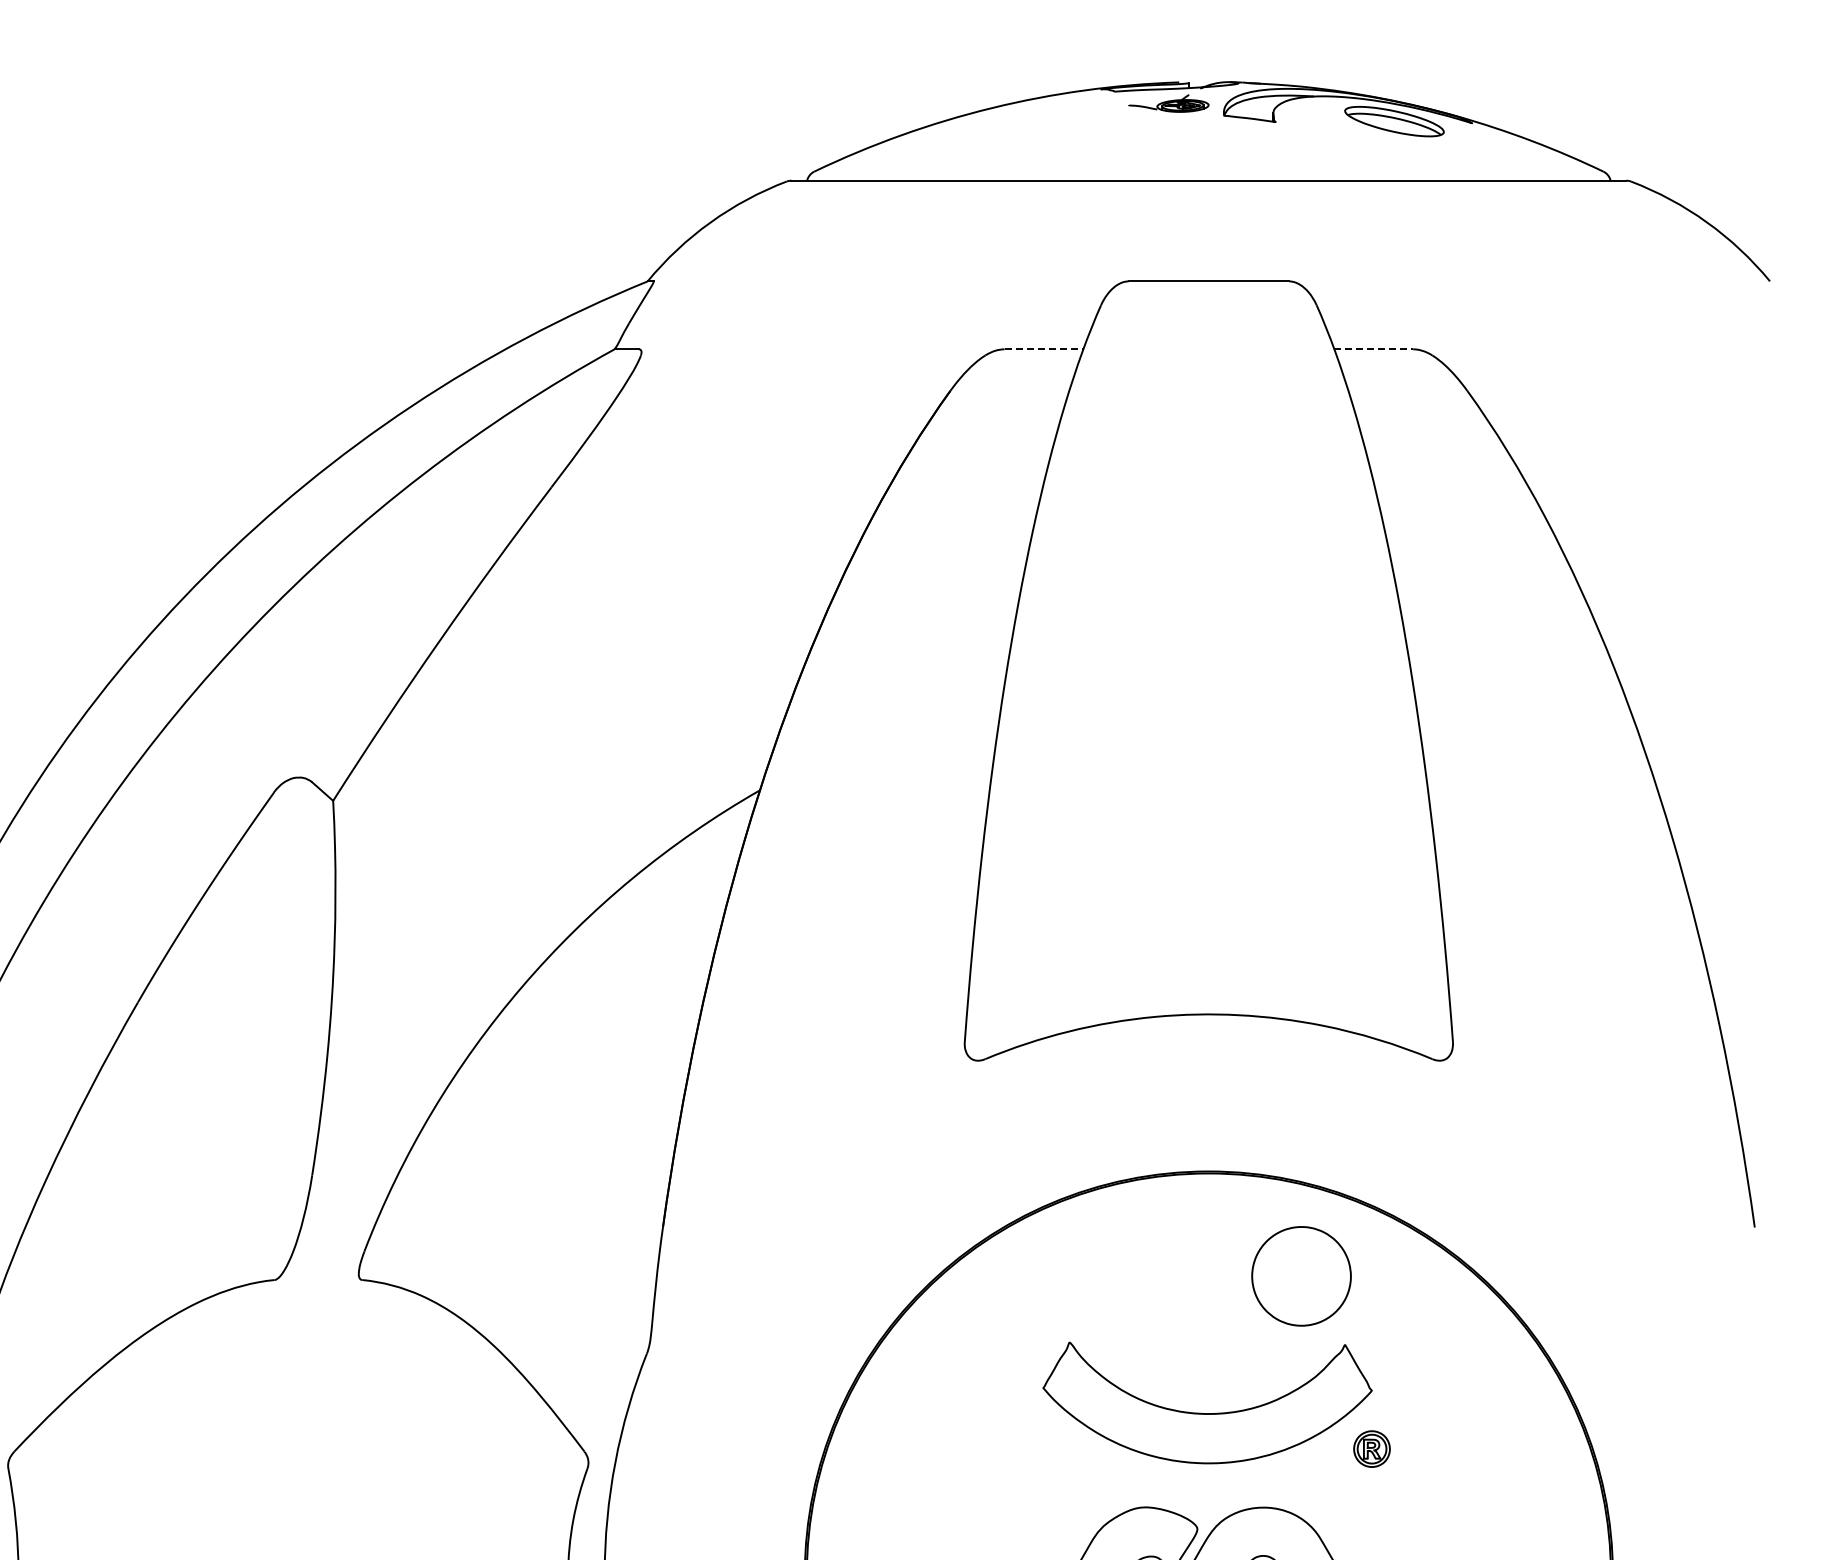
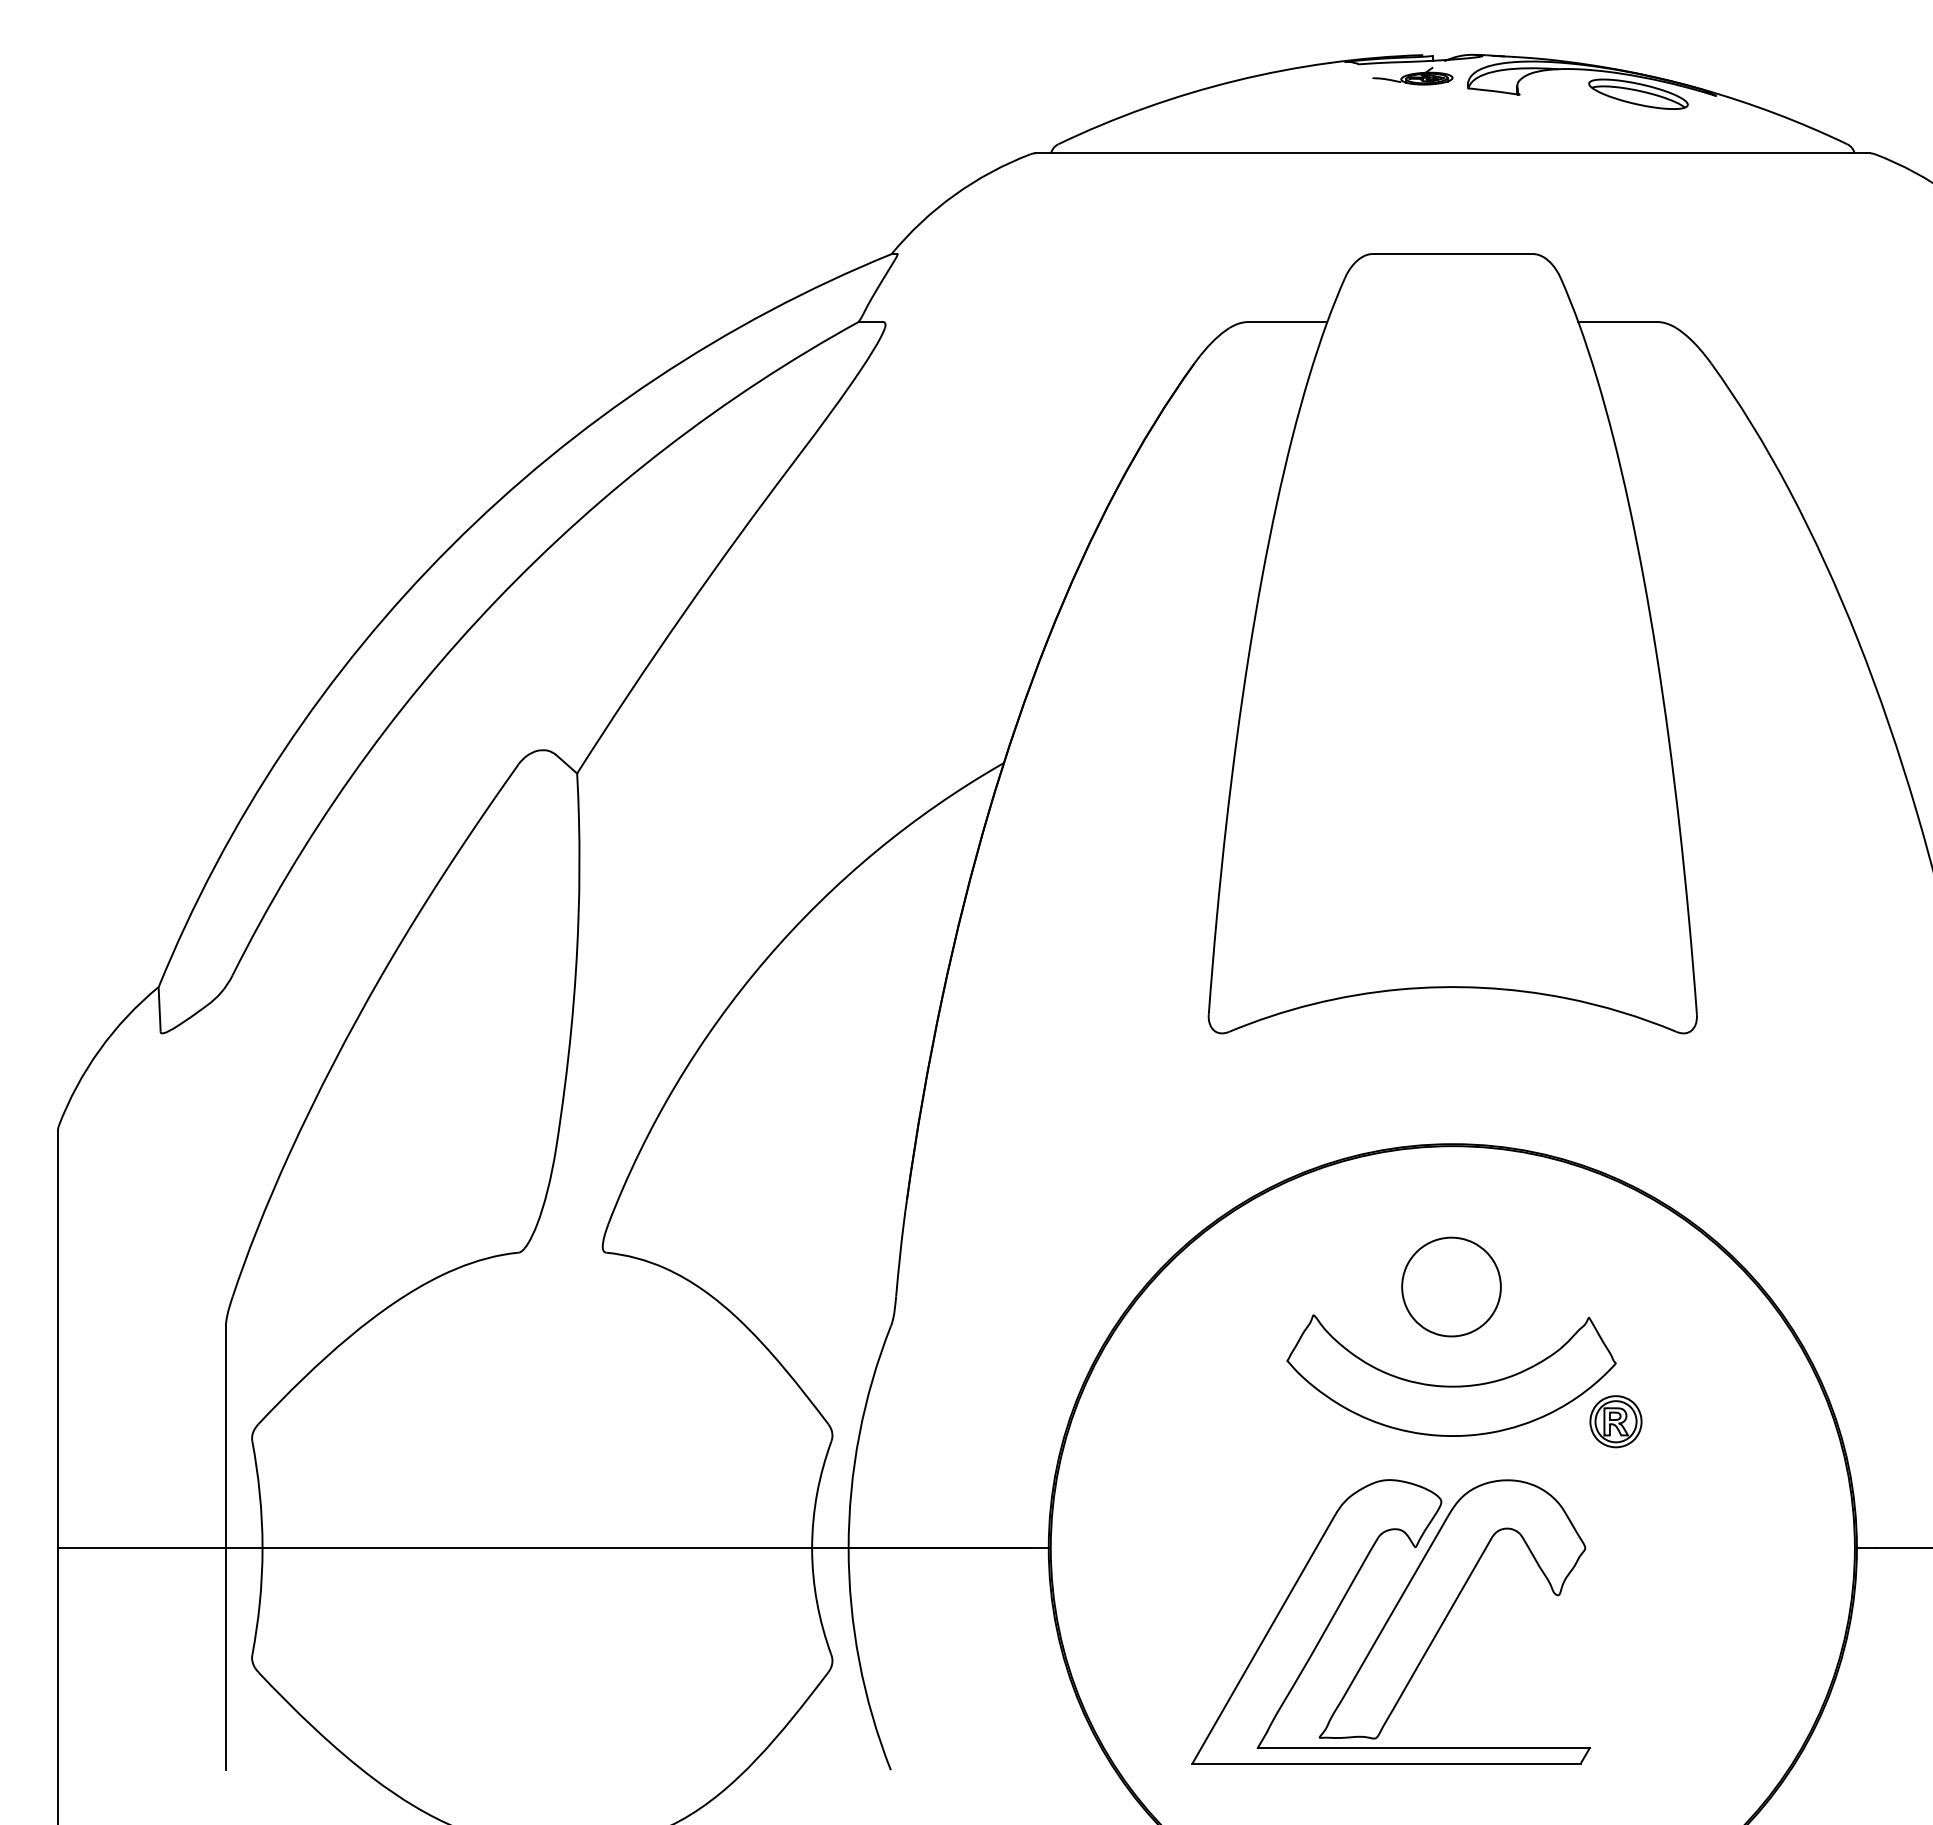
line: (1044, 349) -> (1288, 322), dashed -> solid
line: (1374, 349) -> (1618, 322), dashed -> solid
part: (1301, 1275) -> (1451, 1286), moved
part: (1371, 1448) -> (1615, 1421), size x1.43

